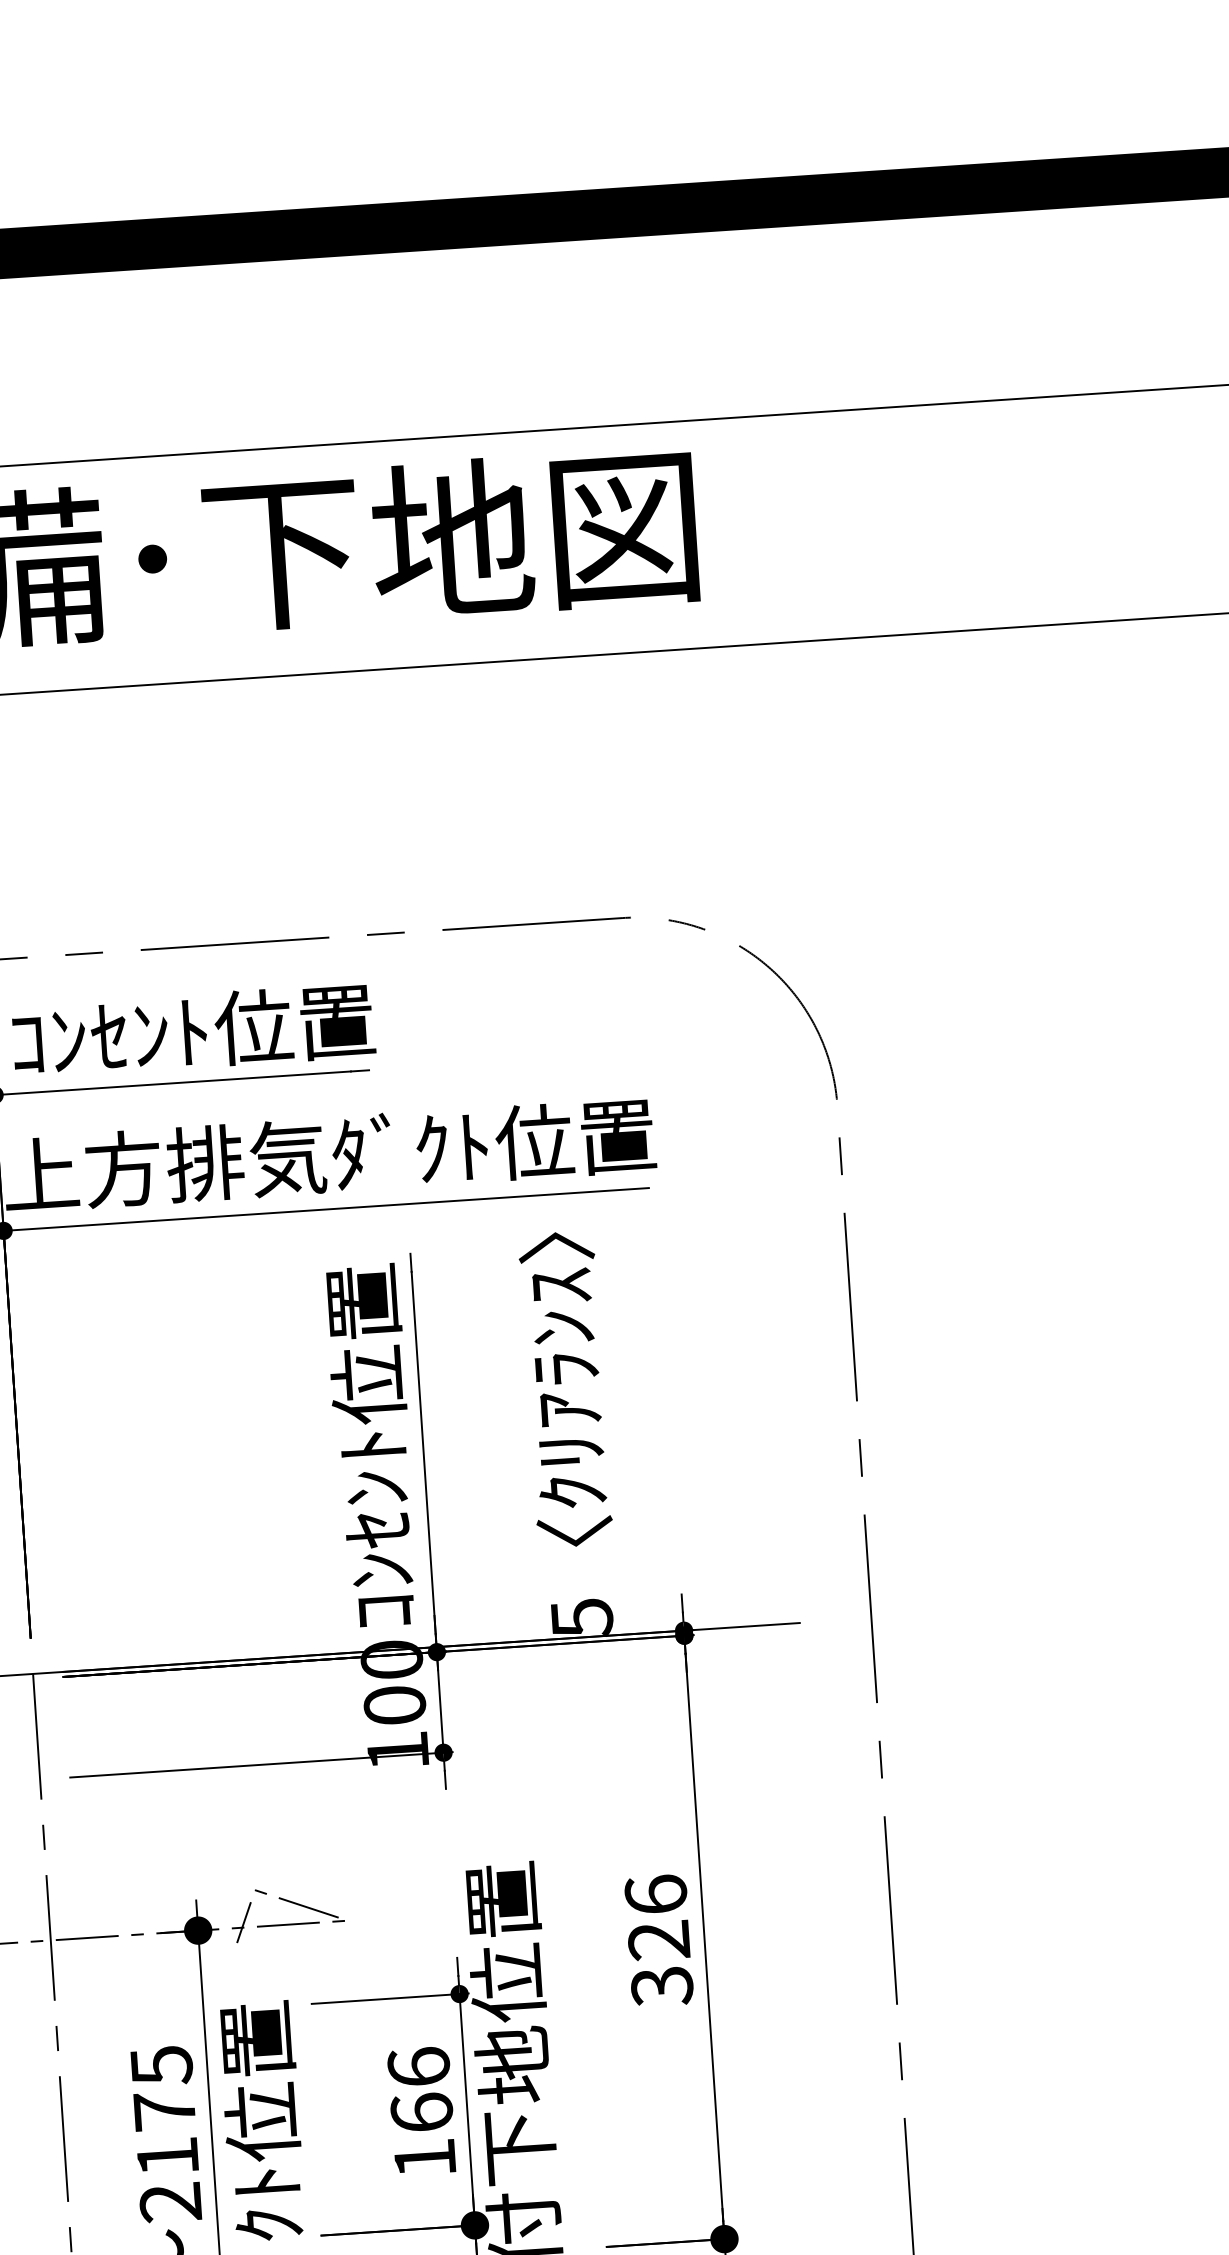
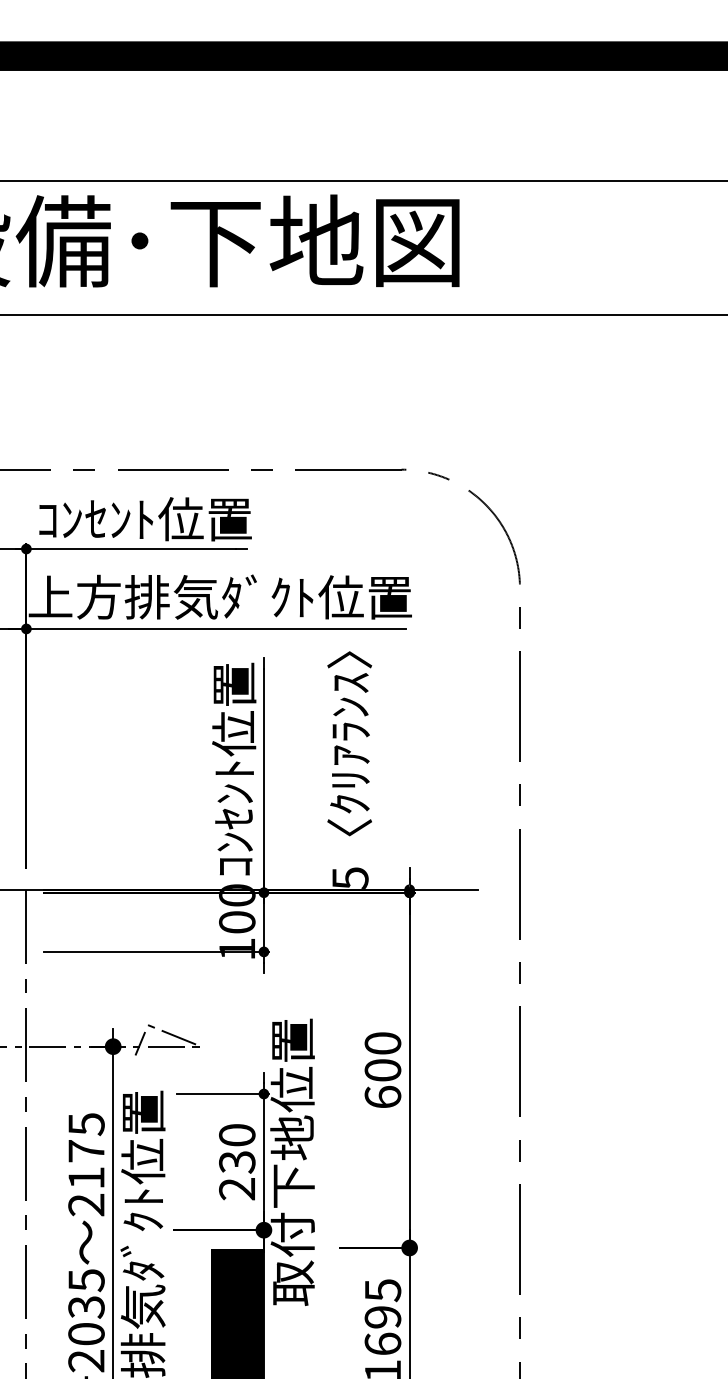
text: (658, 1940) -> (382, 1070), 326 -> 600
text: (422, 2111) -> (237, 1161), 166 -> 230

